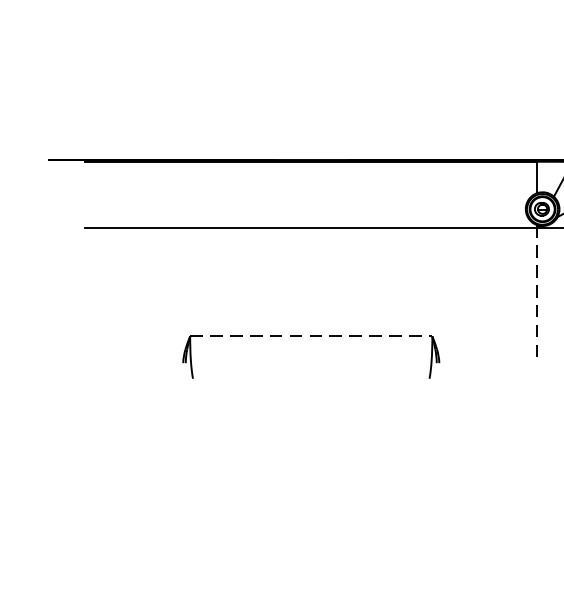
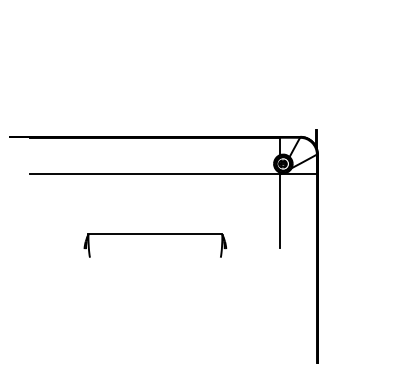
line: (537, 293) -> (280, 210), dashed -> solid
line: (311, 336) -> (155, 234), dashed -> solid

